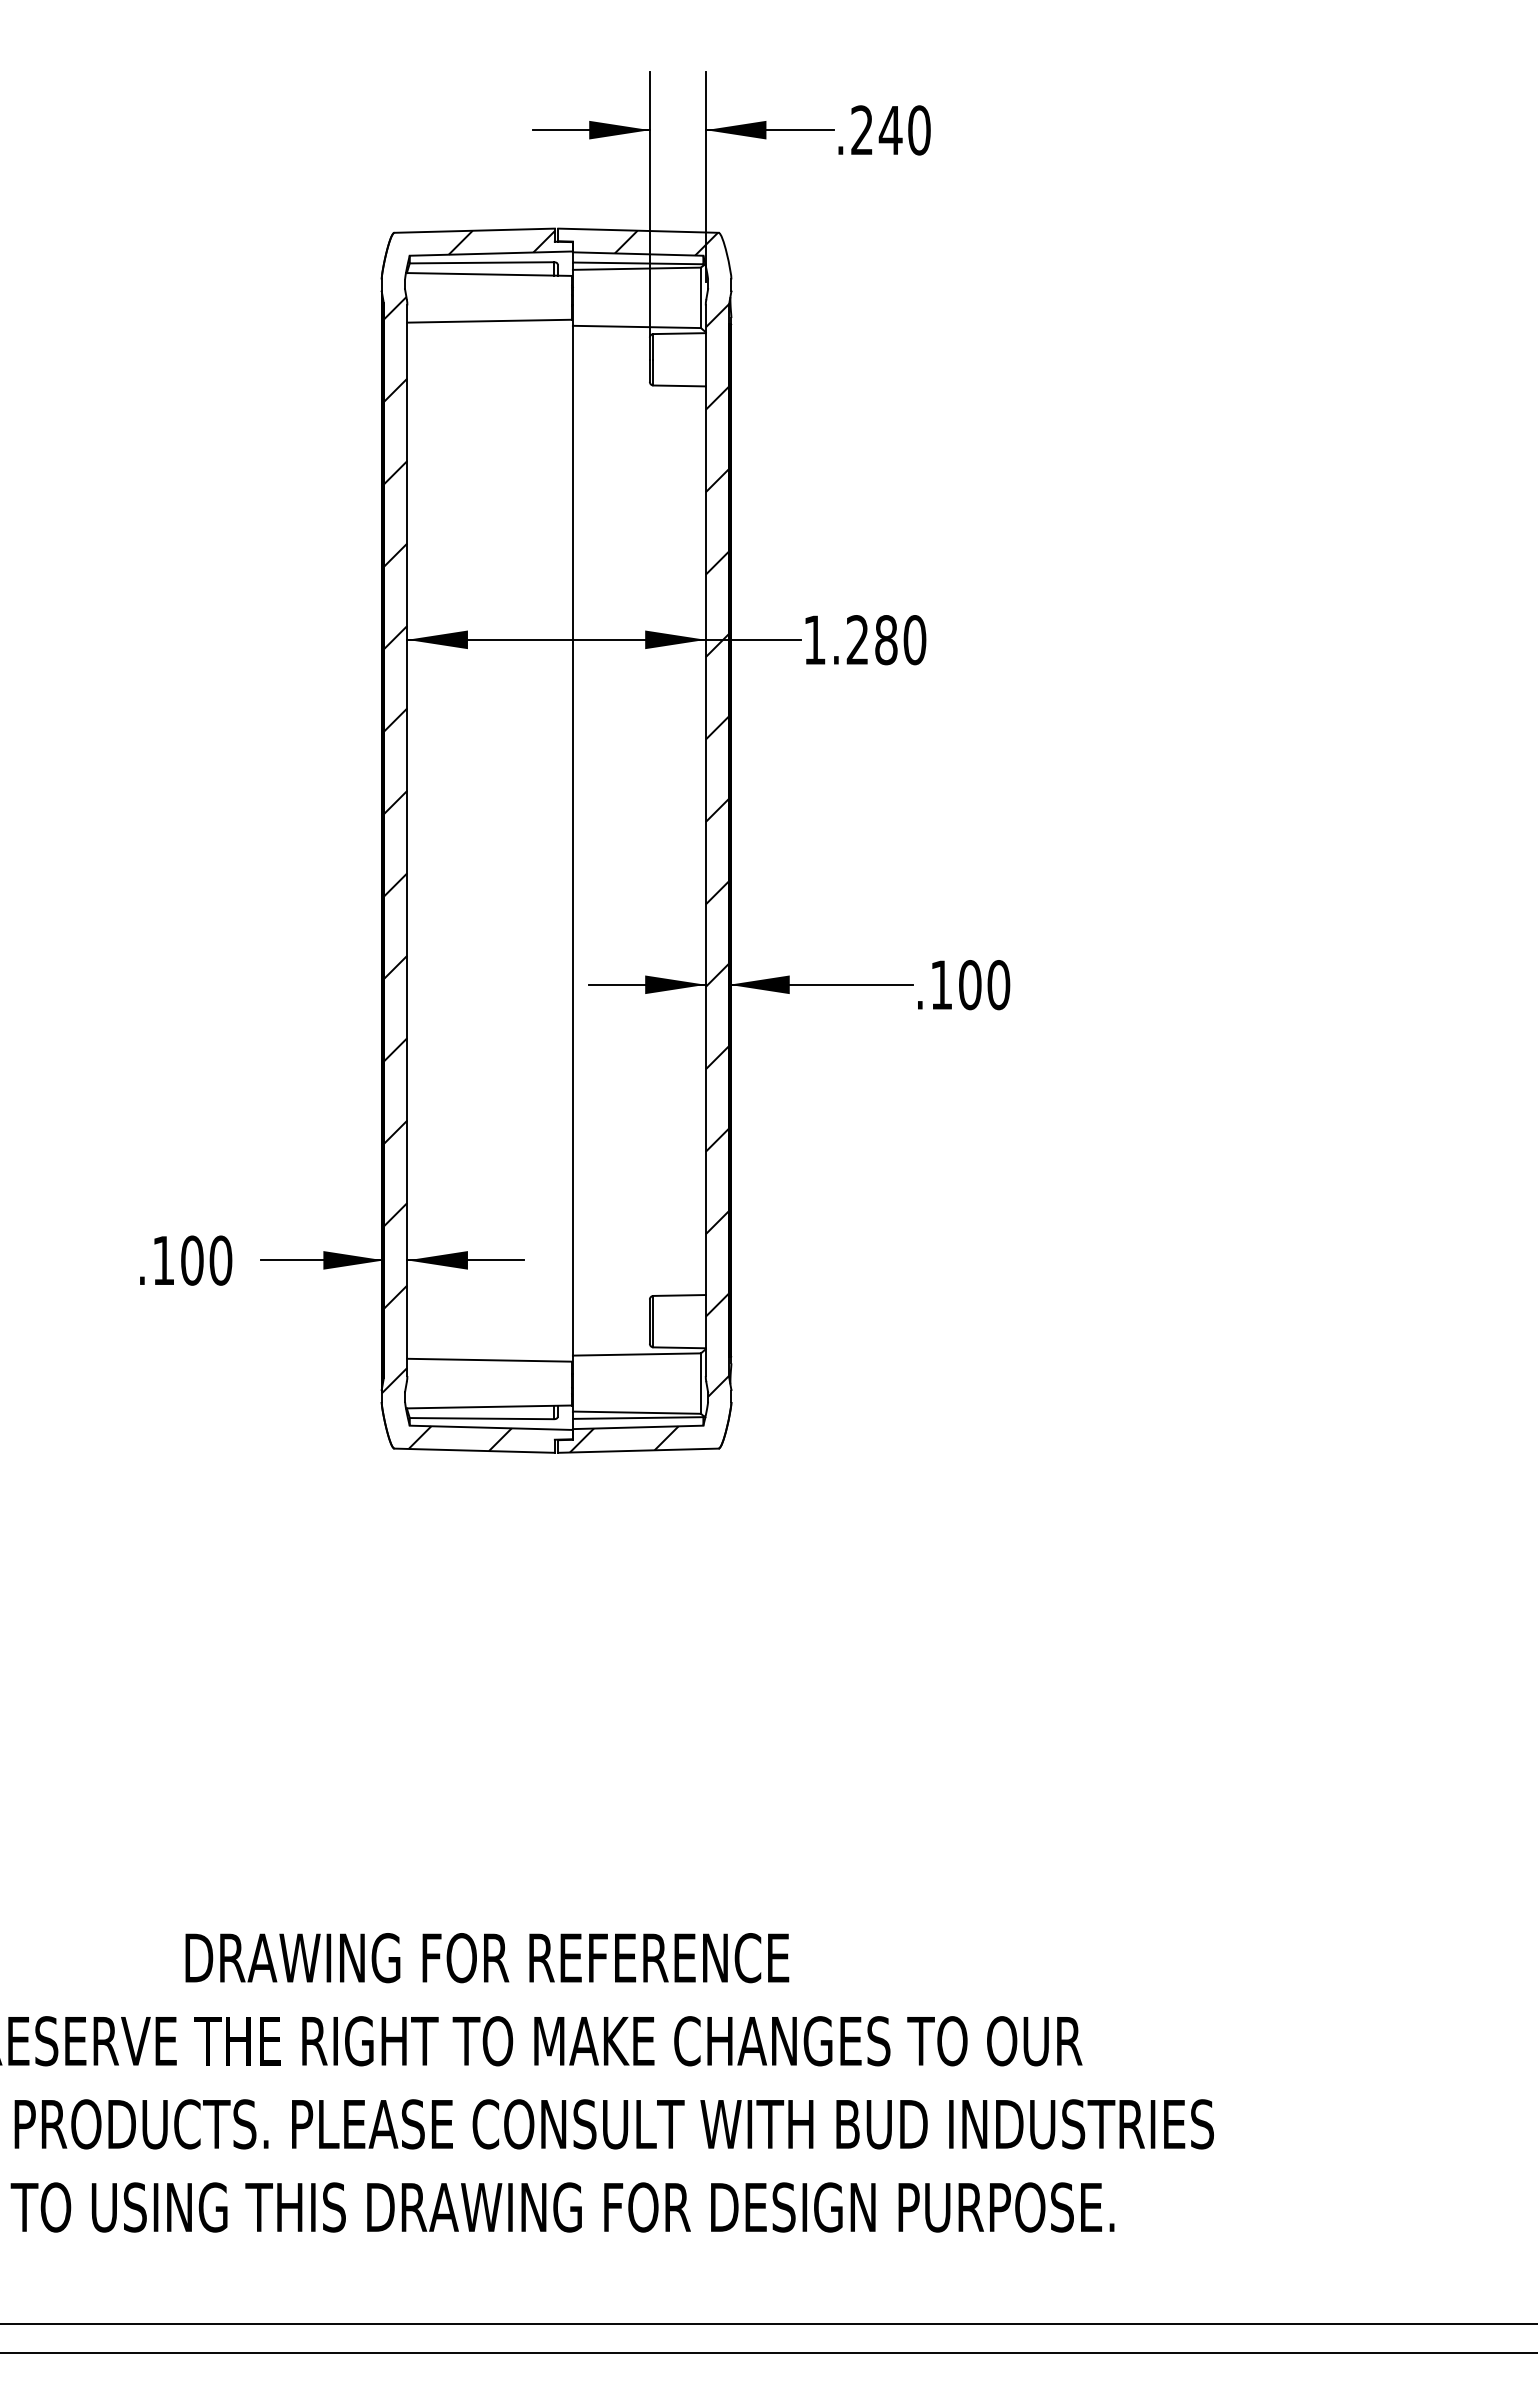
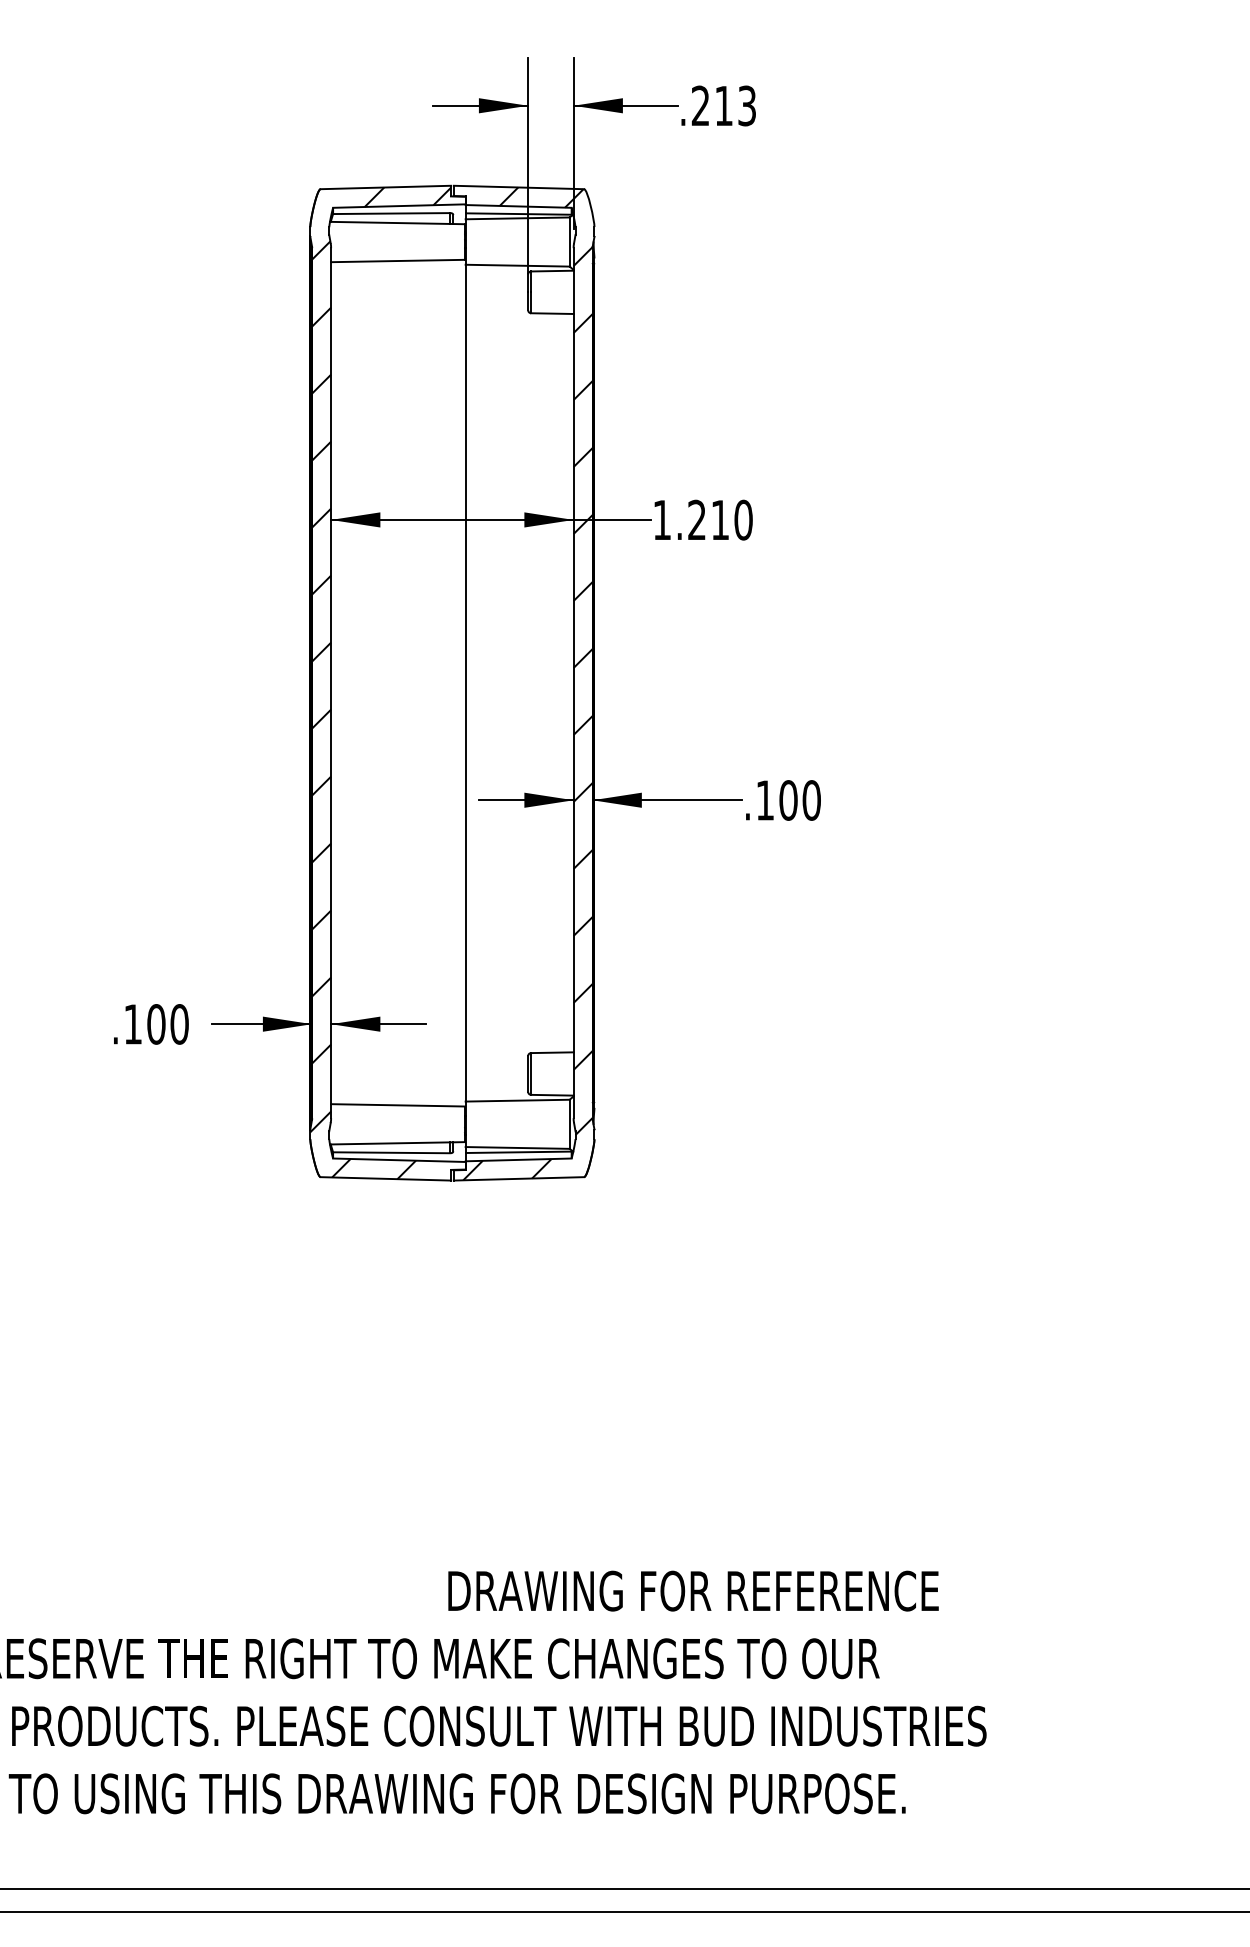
text: (904, 130) -> (735, 106), .240 -> .213
text: (886, 640) -> (720, 520), 1.280 -> 1.210
text: (487, 1958) -> (693, 1591), moved

